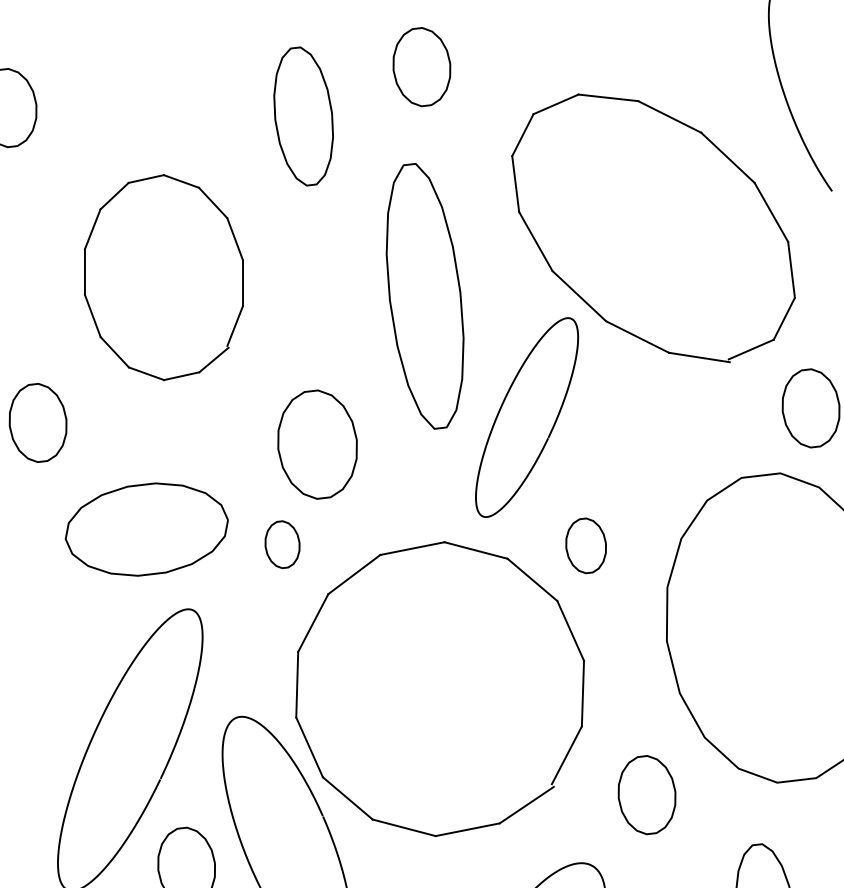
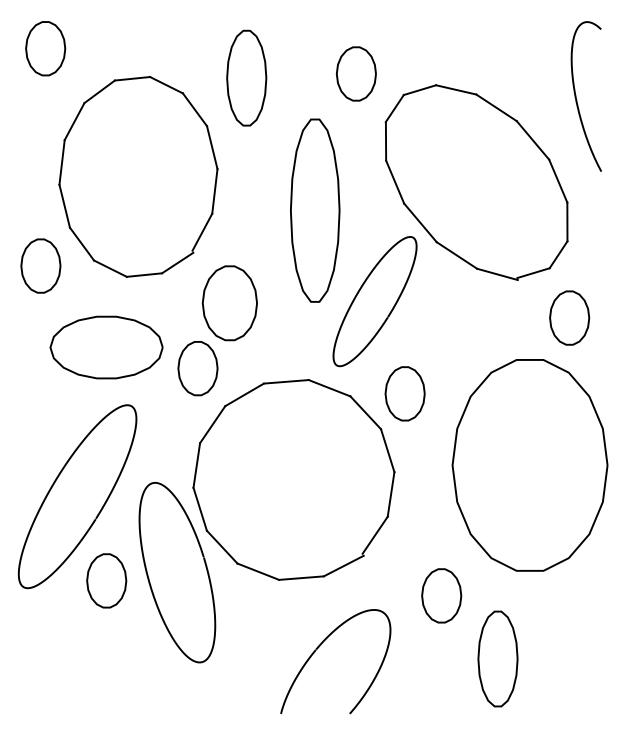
part: (421, 66) -> (356, 73), moved
part: (163, 276) -> (138, 176), size x1.43
part: (281, 544) -> (197, 368), size x1.67
part: (585, 545) -> (404, 393), size x1.43
part: (646, 794) -> (441, 595), moved

